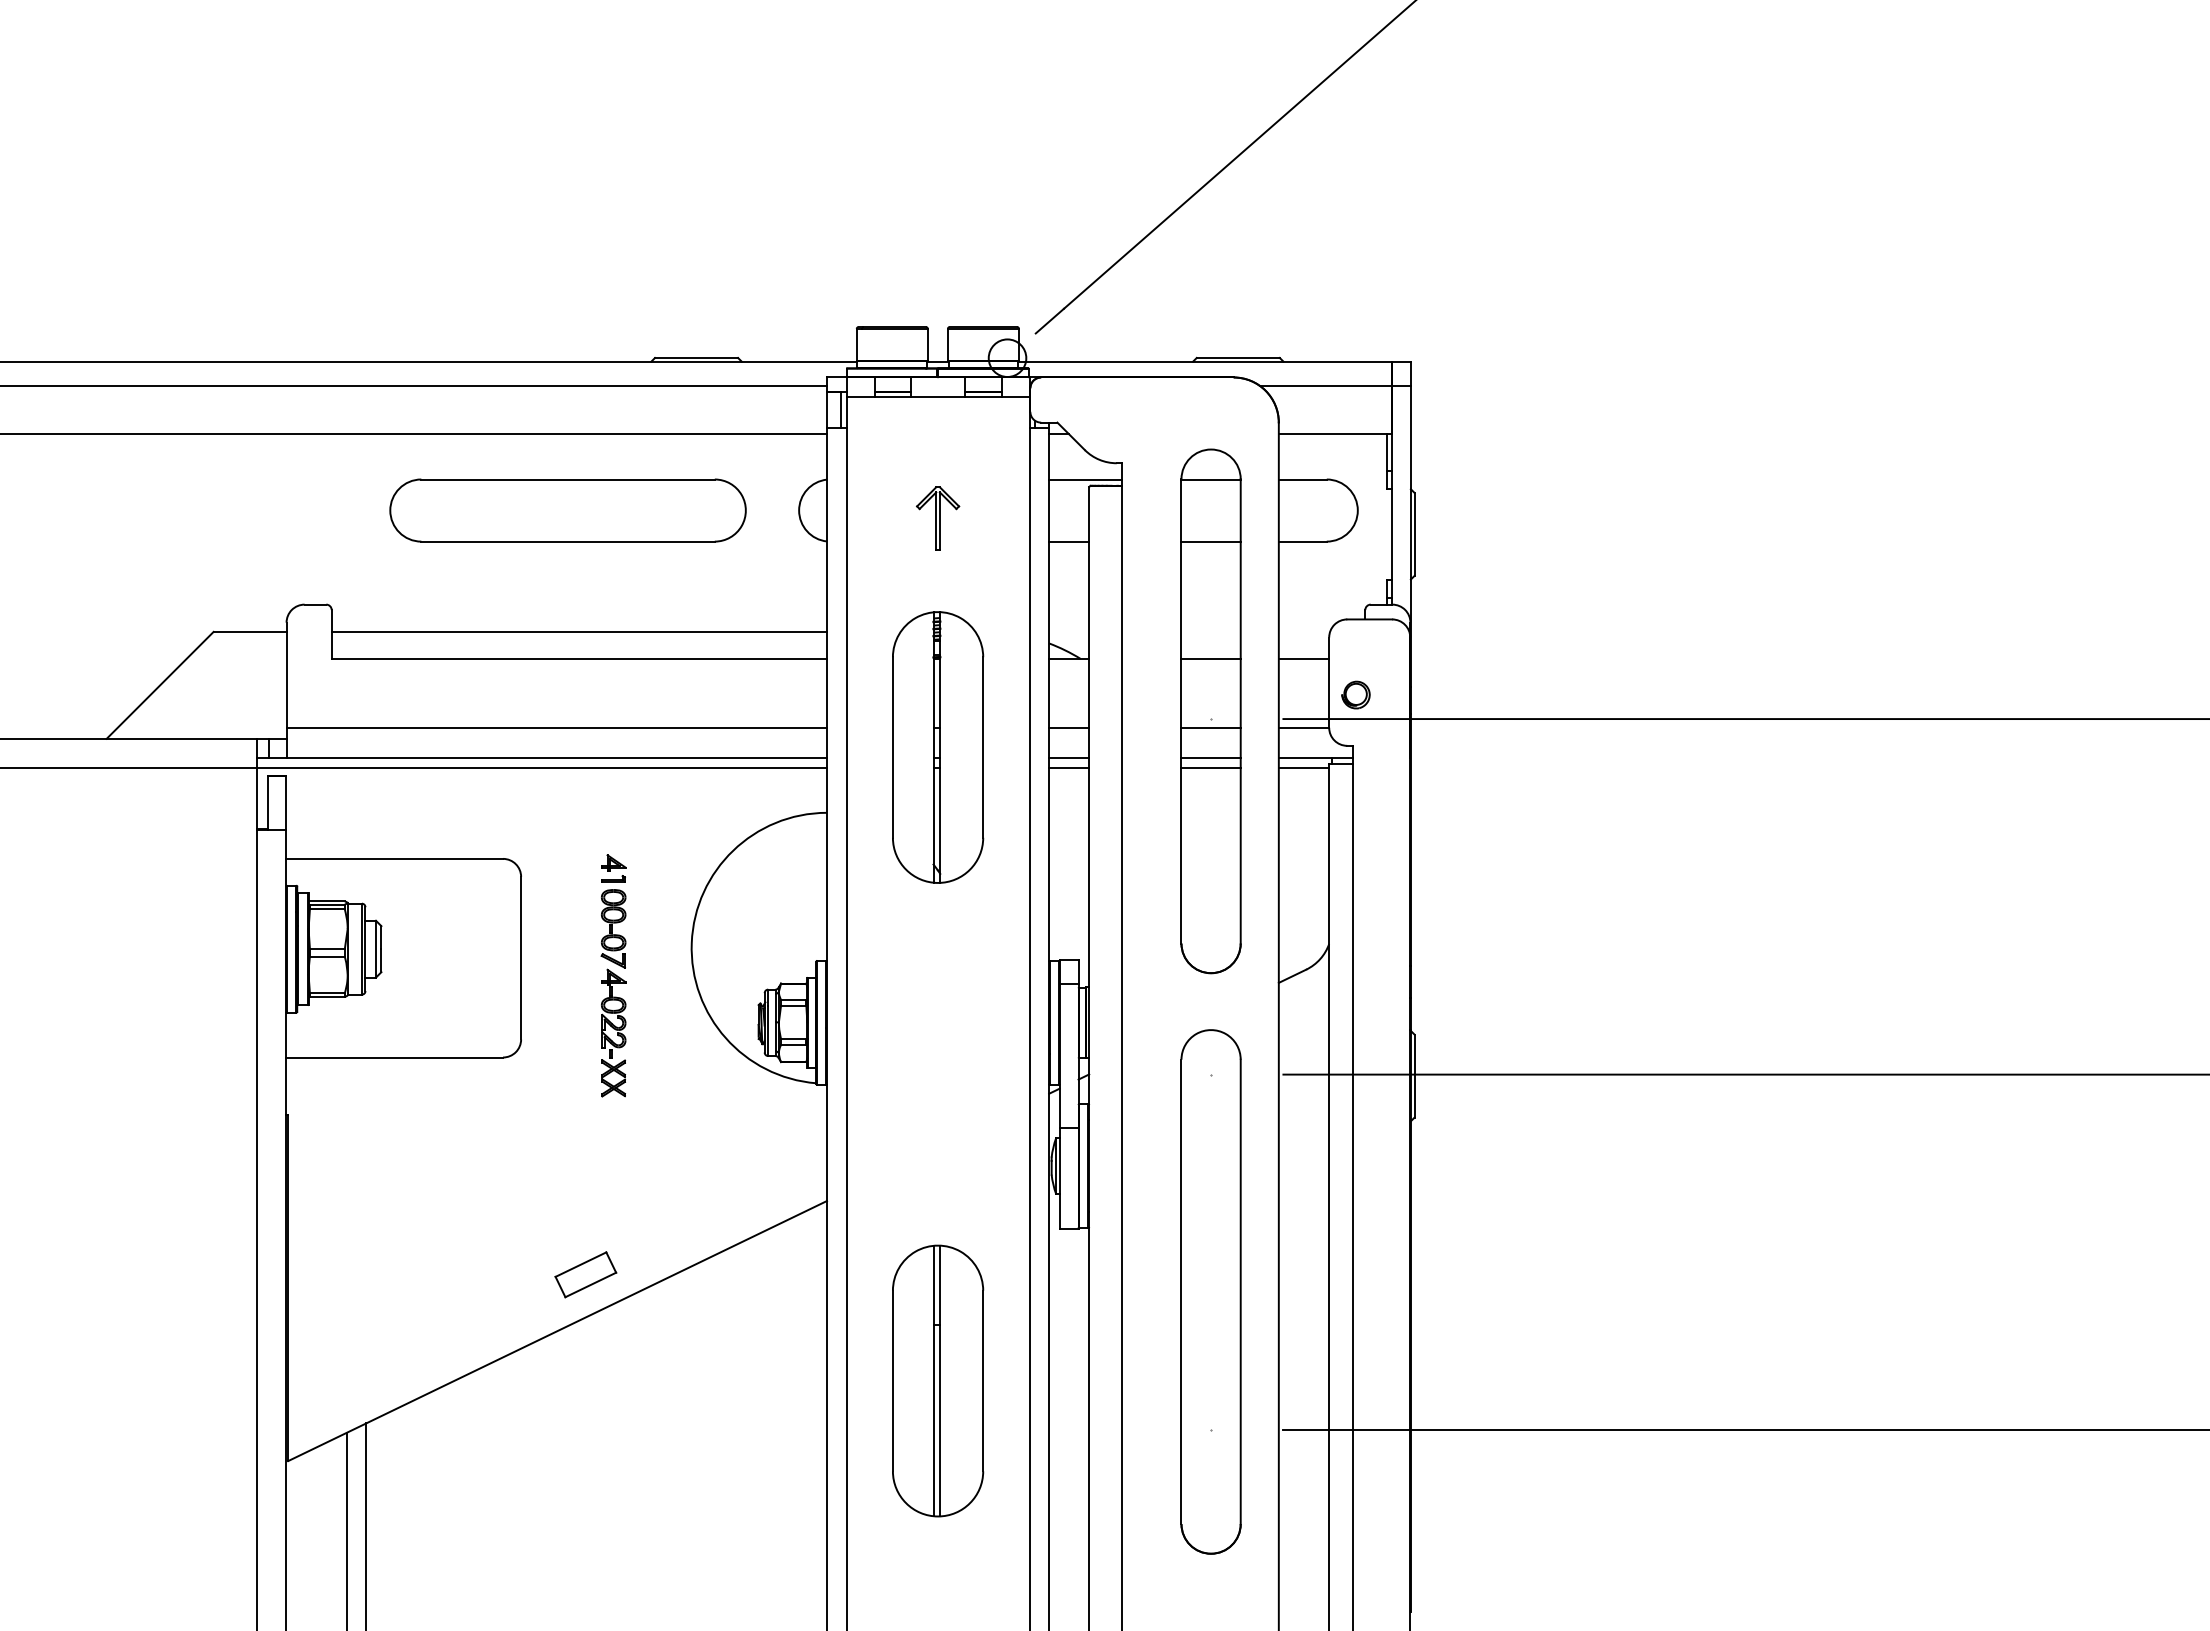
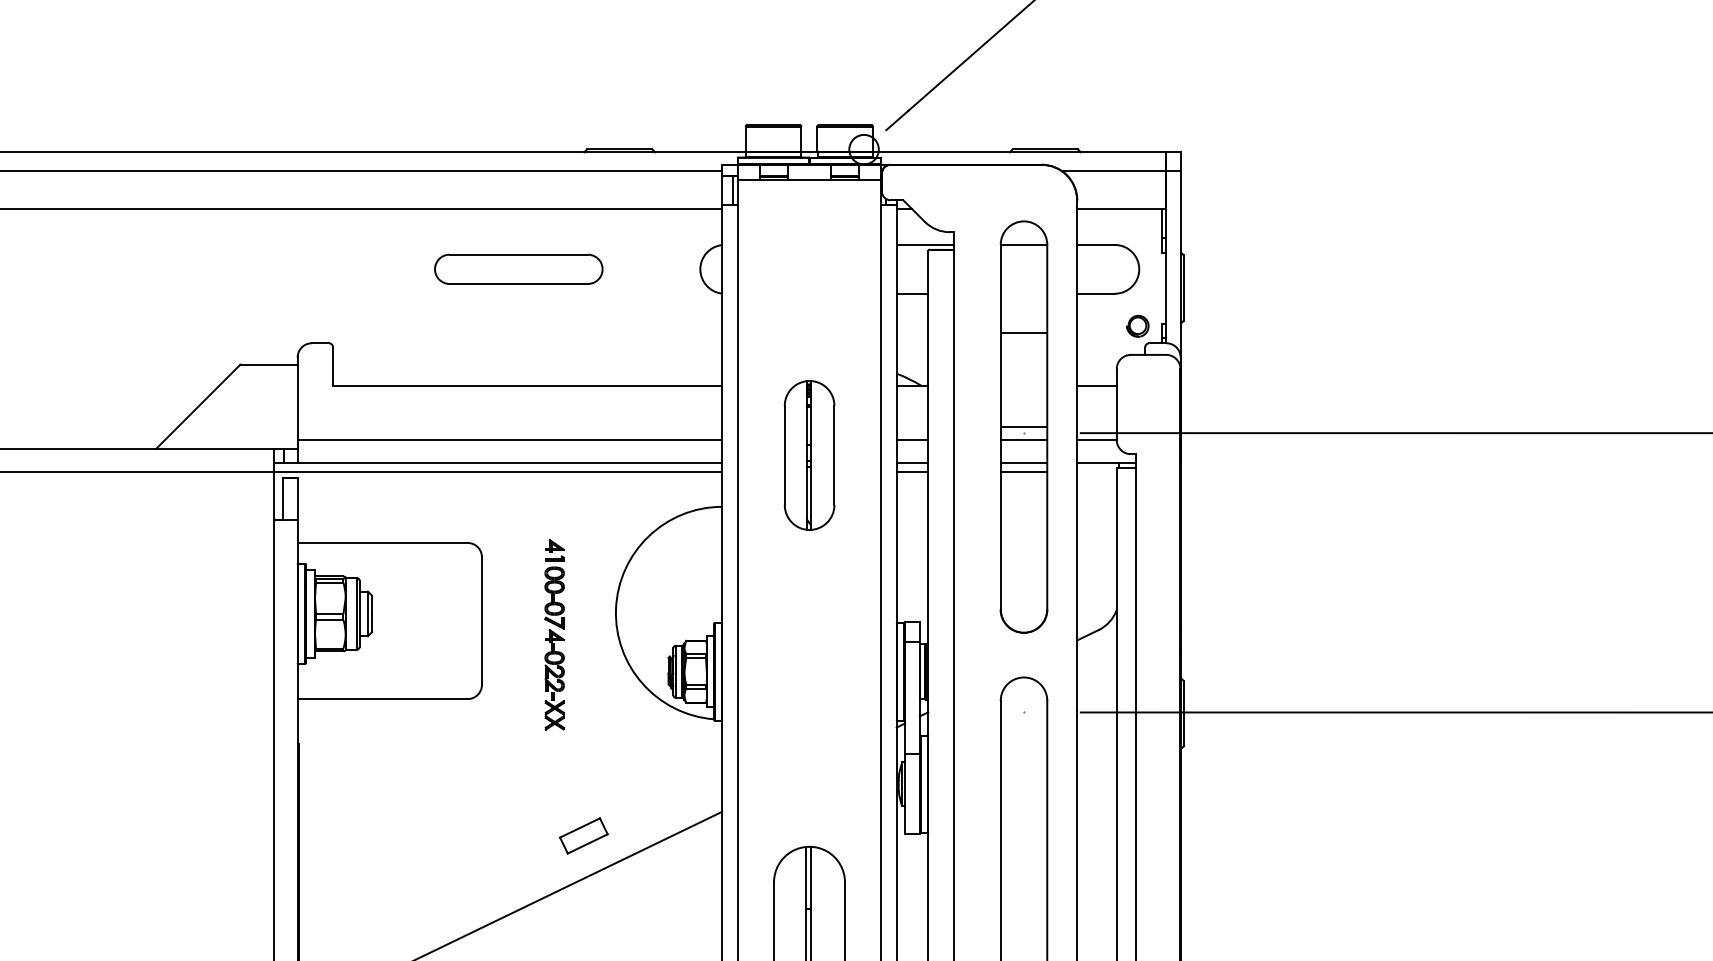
part: (567, 510) -> (518, 269), size x0.6
part: (938, 518) -> (809, 275), removed
line: (1210, 541) -> (1023, 332), moved
line: (579, 631) -> (527, 364), removed
line: (1210, 658) -> (1023, 426), moved
part: (1355, 694) -> (1137, 325), moved
part: (938, 747) -> (809, 455), size x0.7
line: (1303, 768) -> (1096, 471), removed
part: (585, 1274) -> (583, 835), moved

